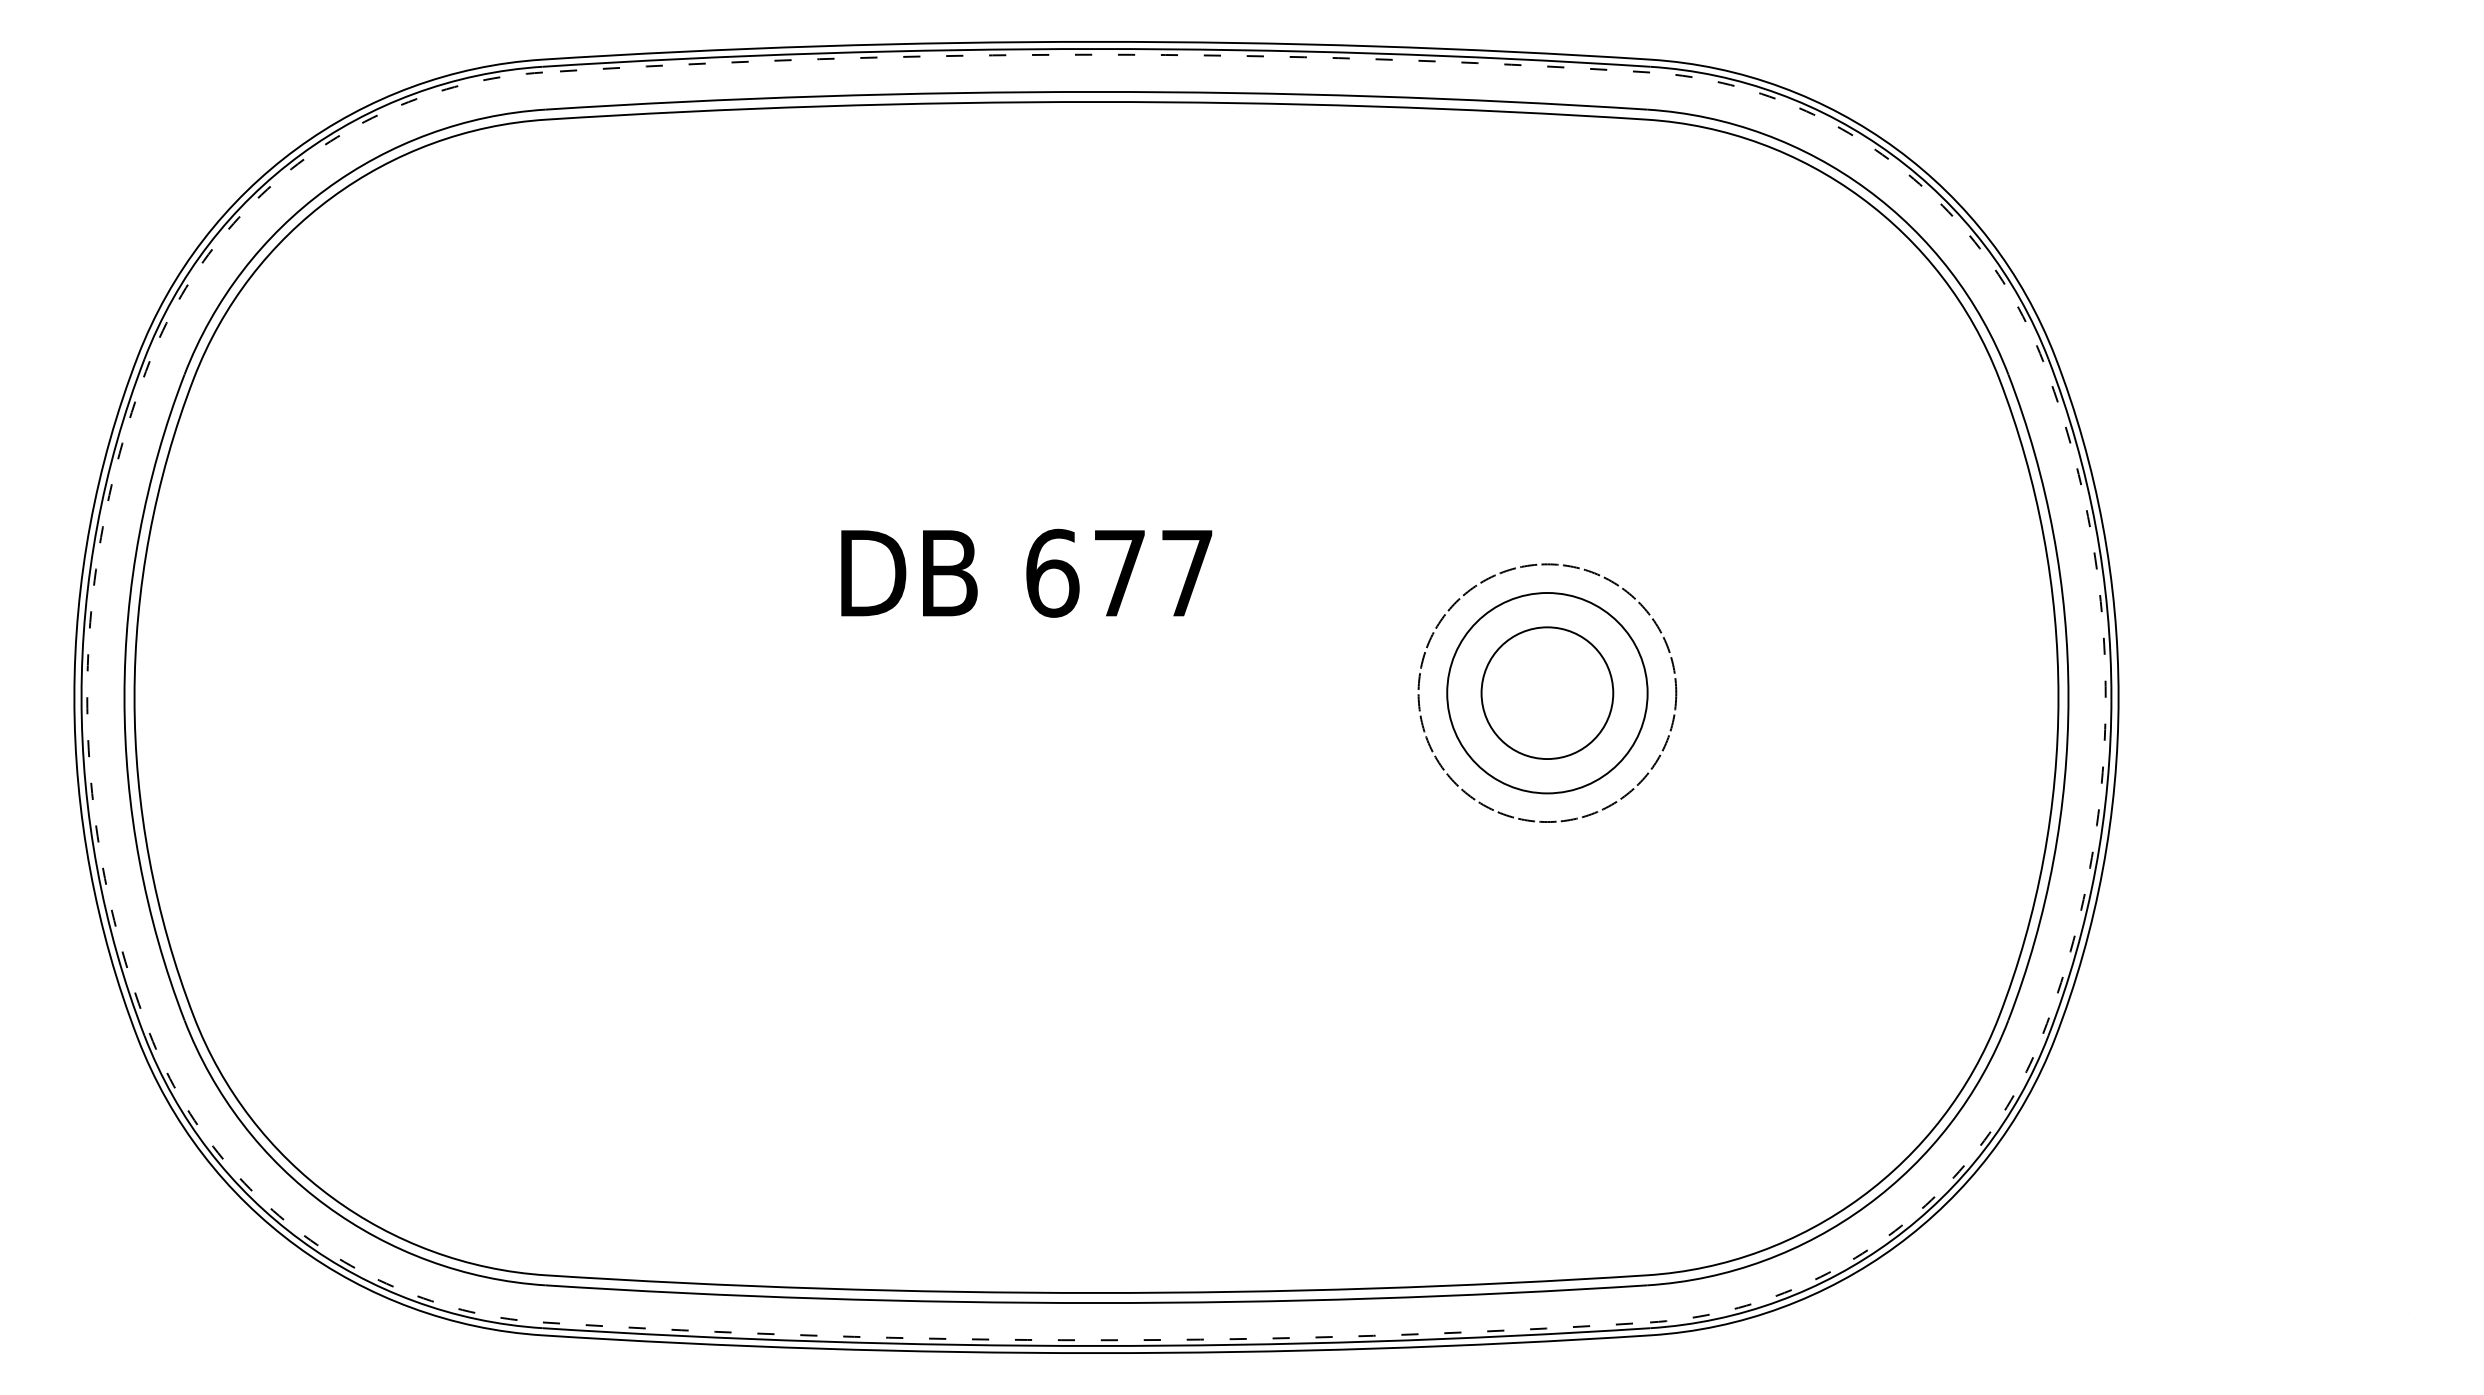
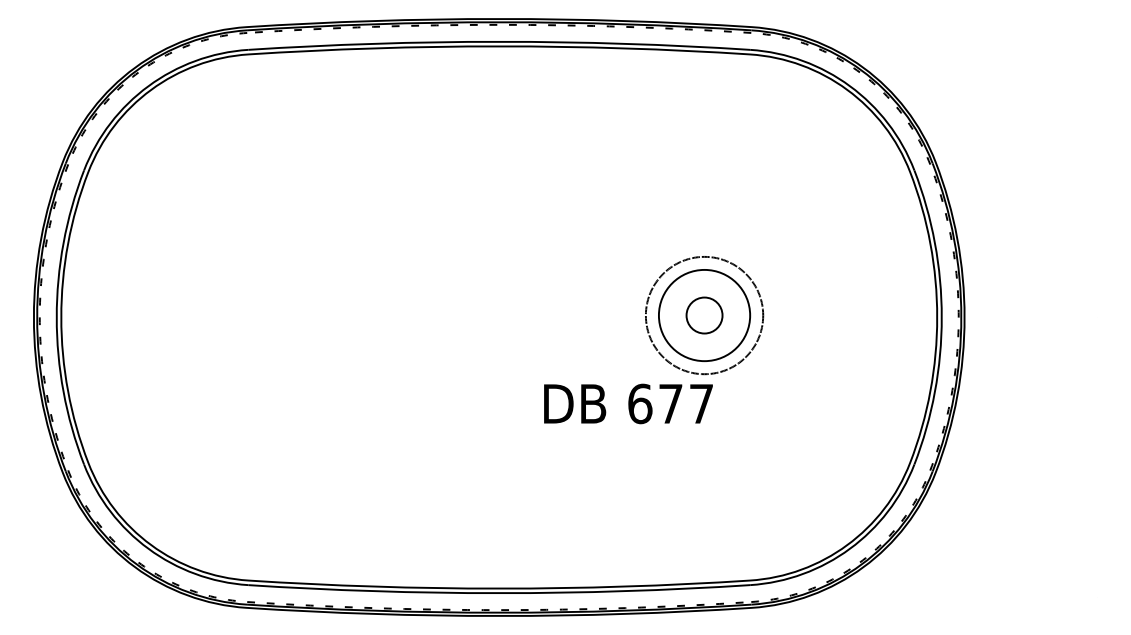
text: (1026, 572) -> (628, 403), moved
circle: (1547, 693) -> (704, 315), size x0.6

